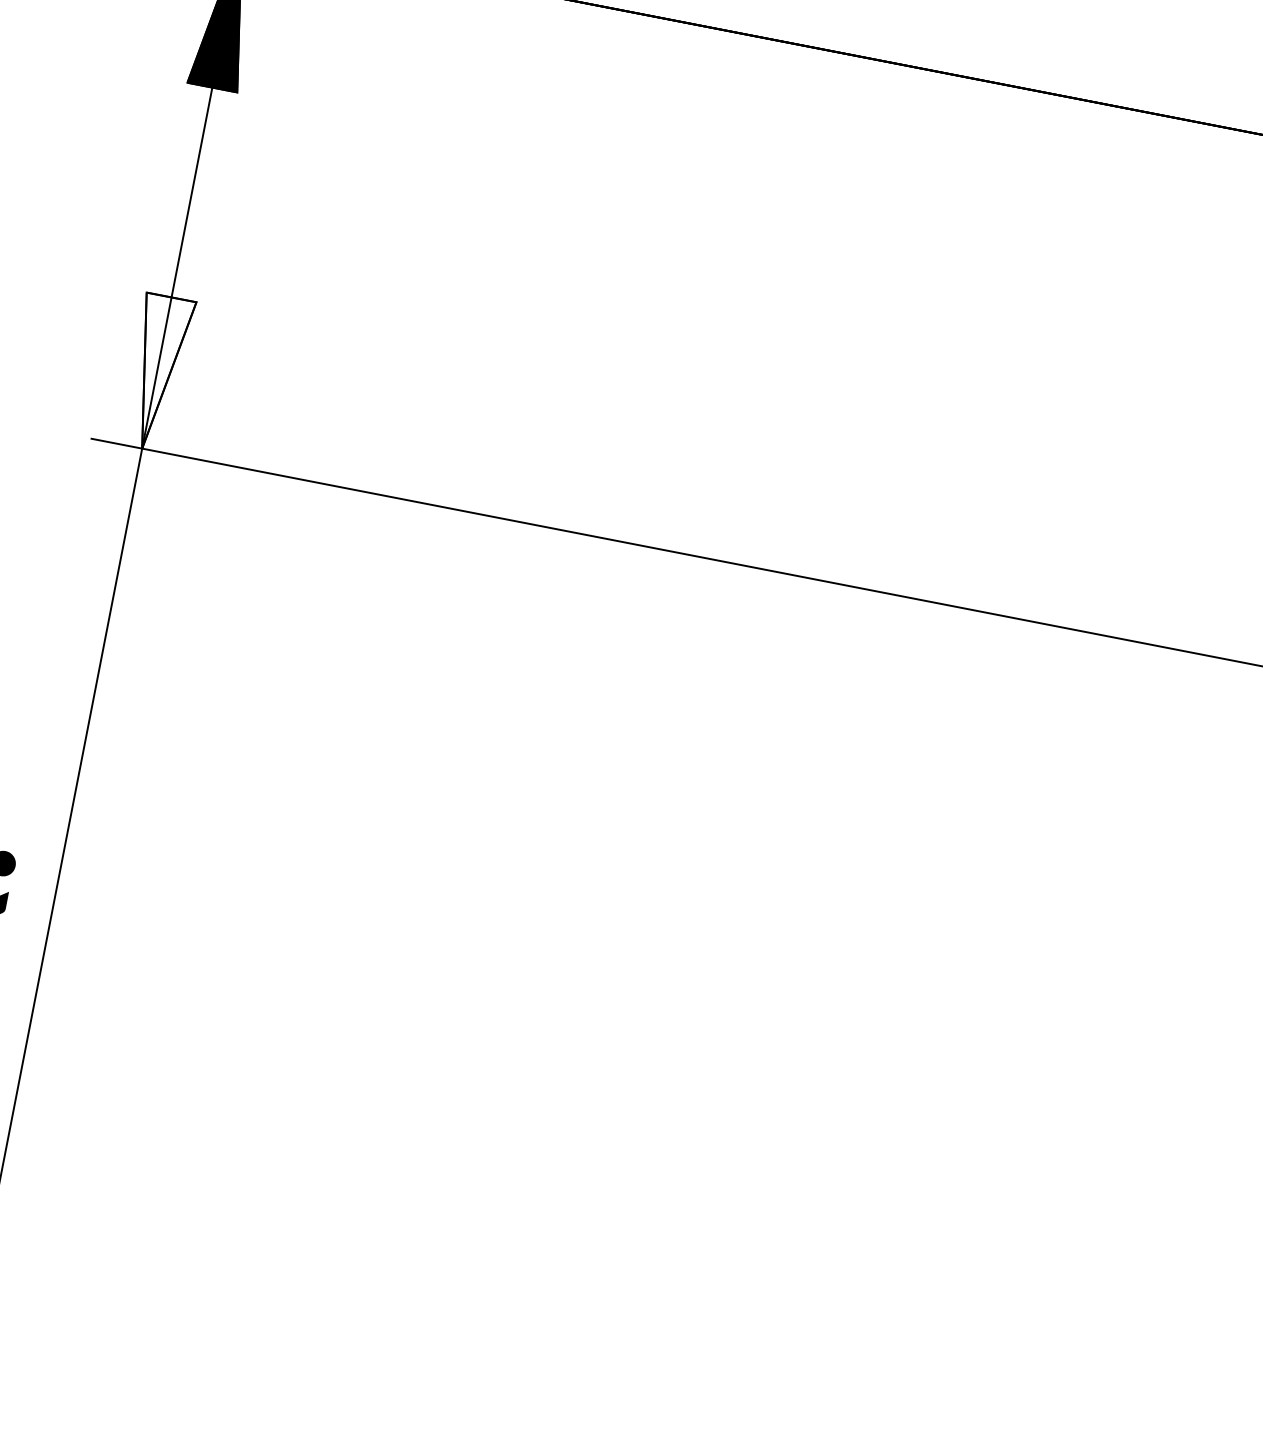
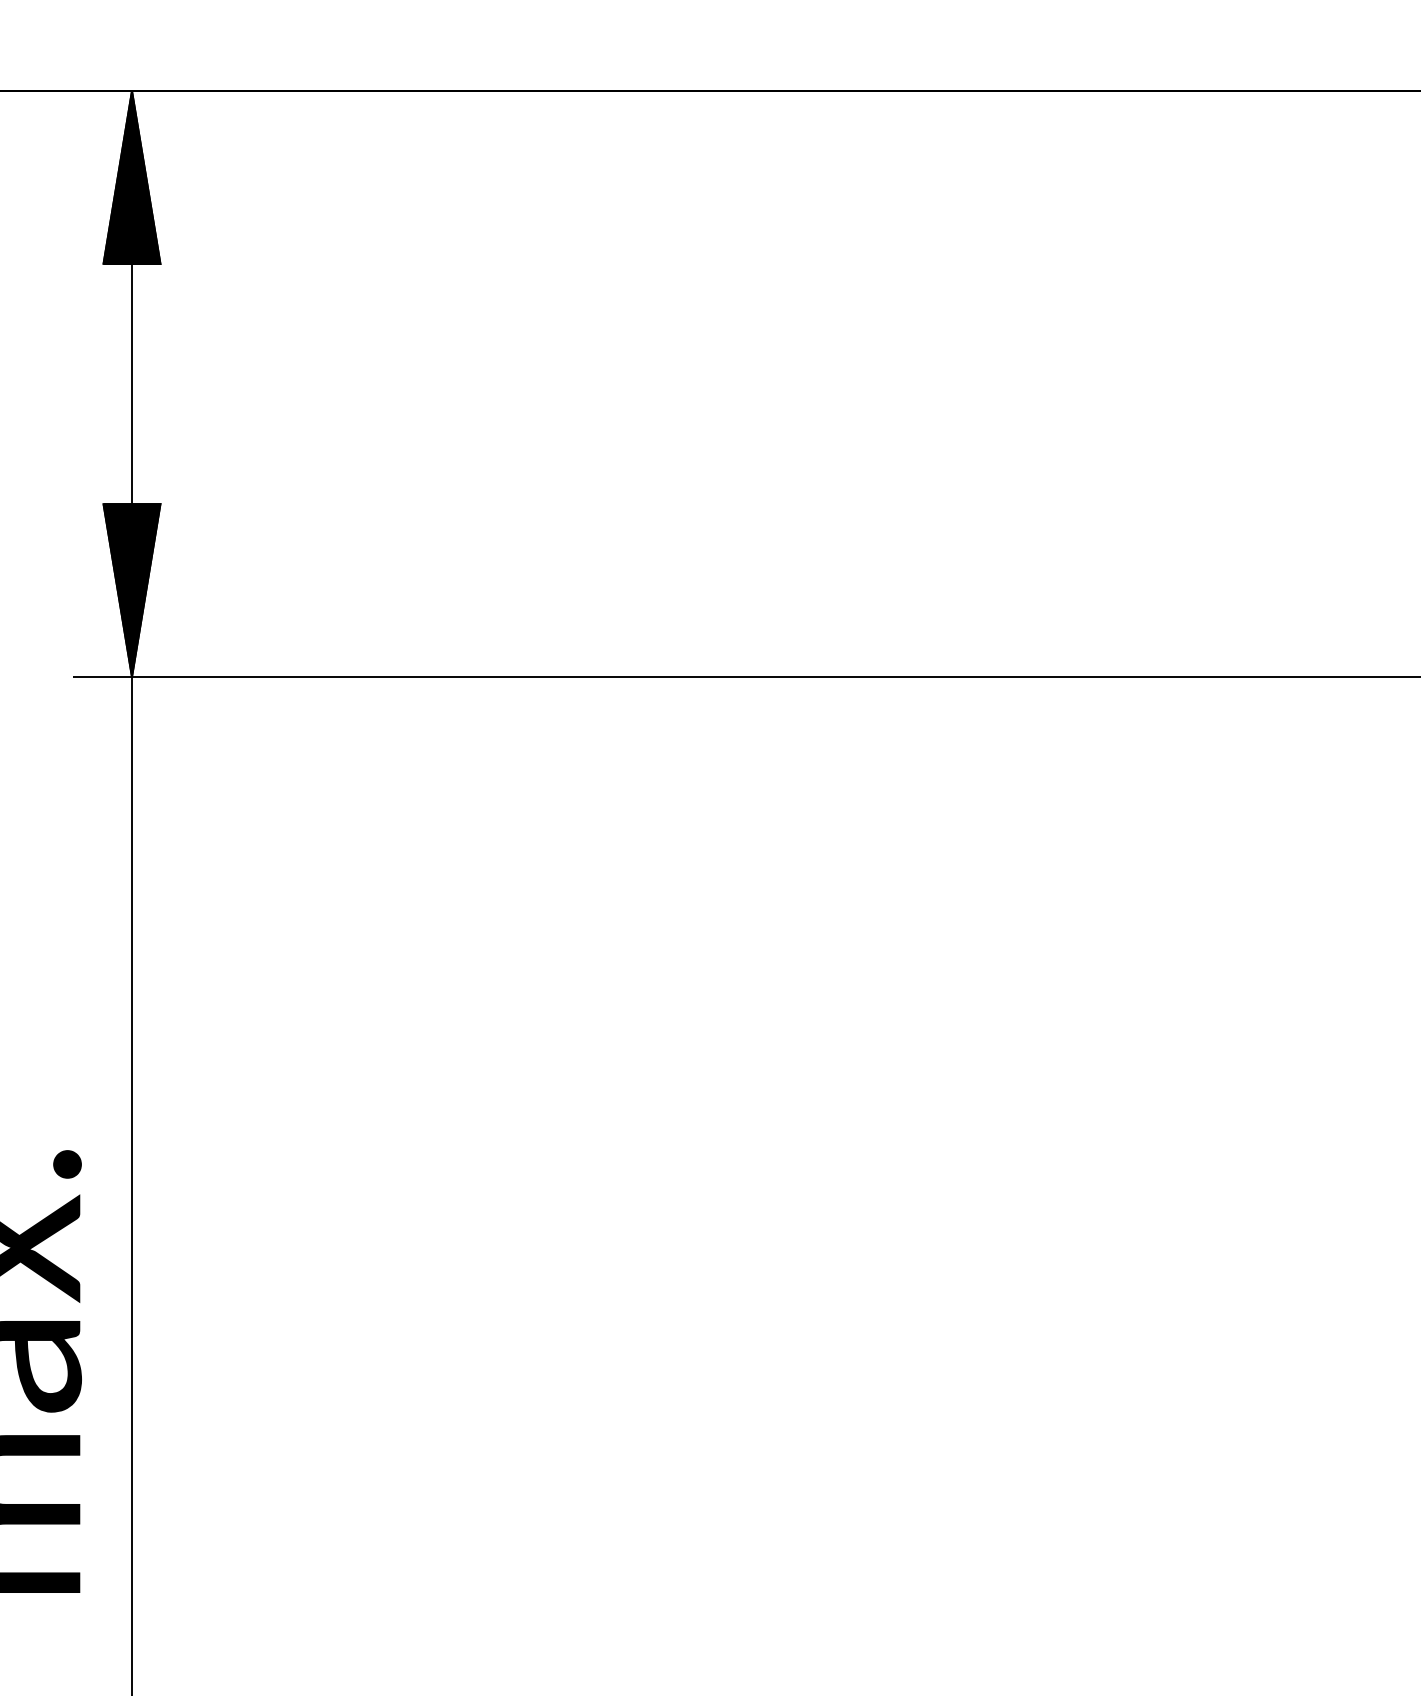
fill: (156, 372) -> (131, 590), added

